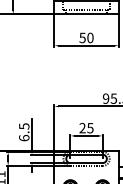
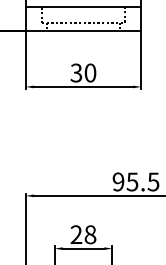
text: (82, 37) -> (76, 72), 50 -> 30
text: (90, 128) -> (90, 235), 25 -> 28

